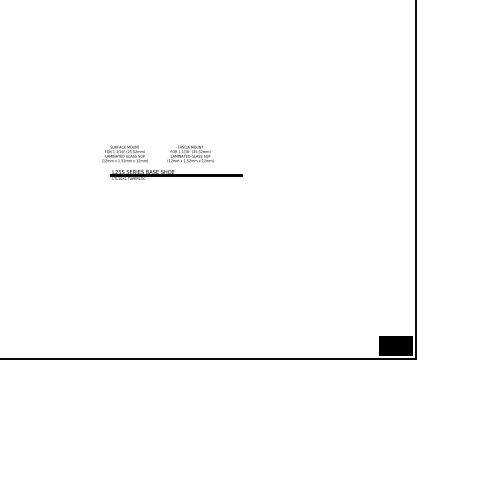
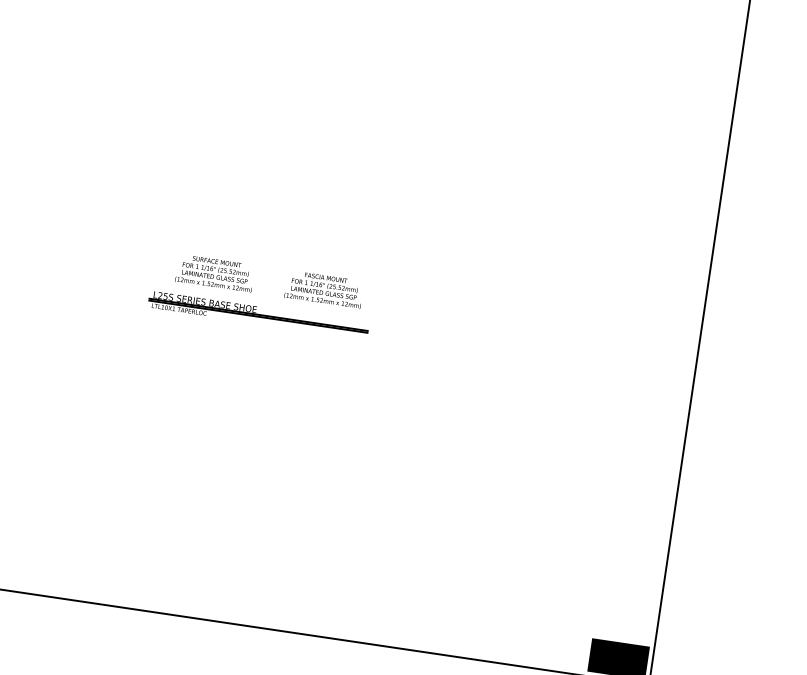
part: (176, 174) -> (259, 314), moved

